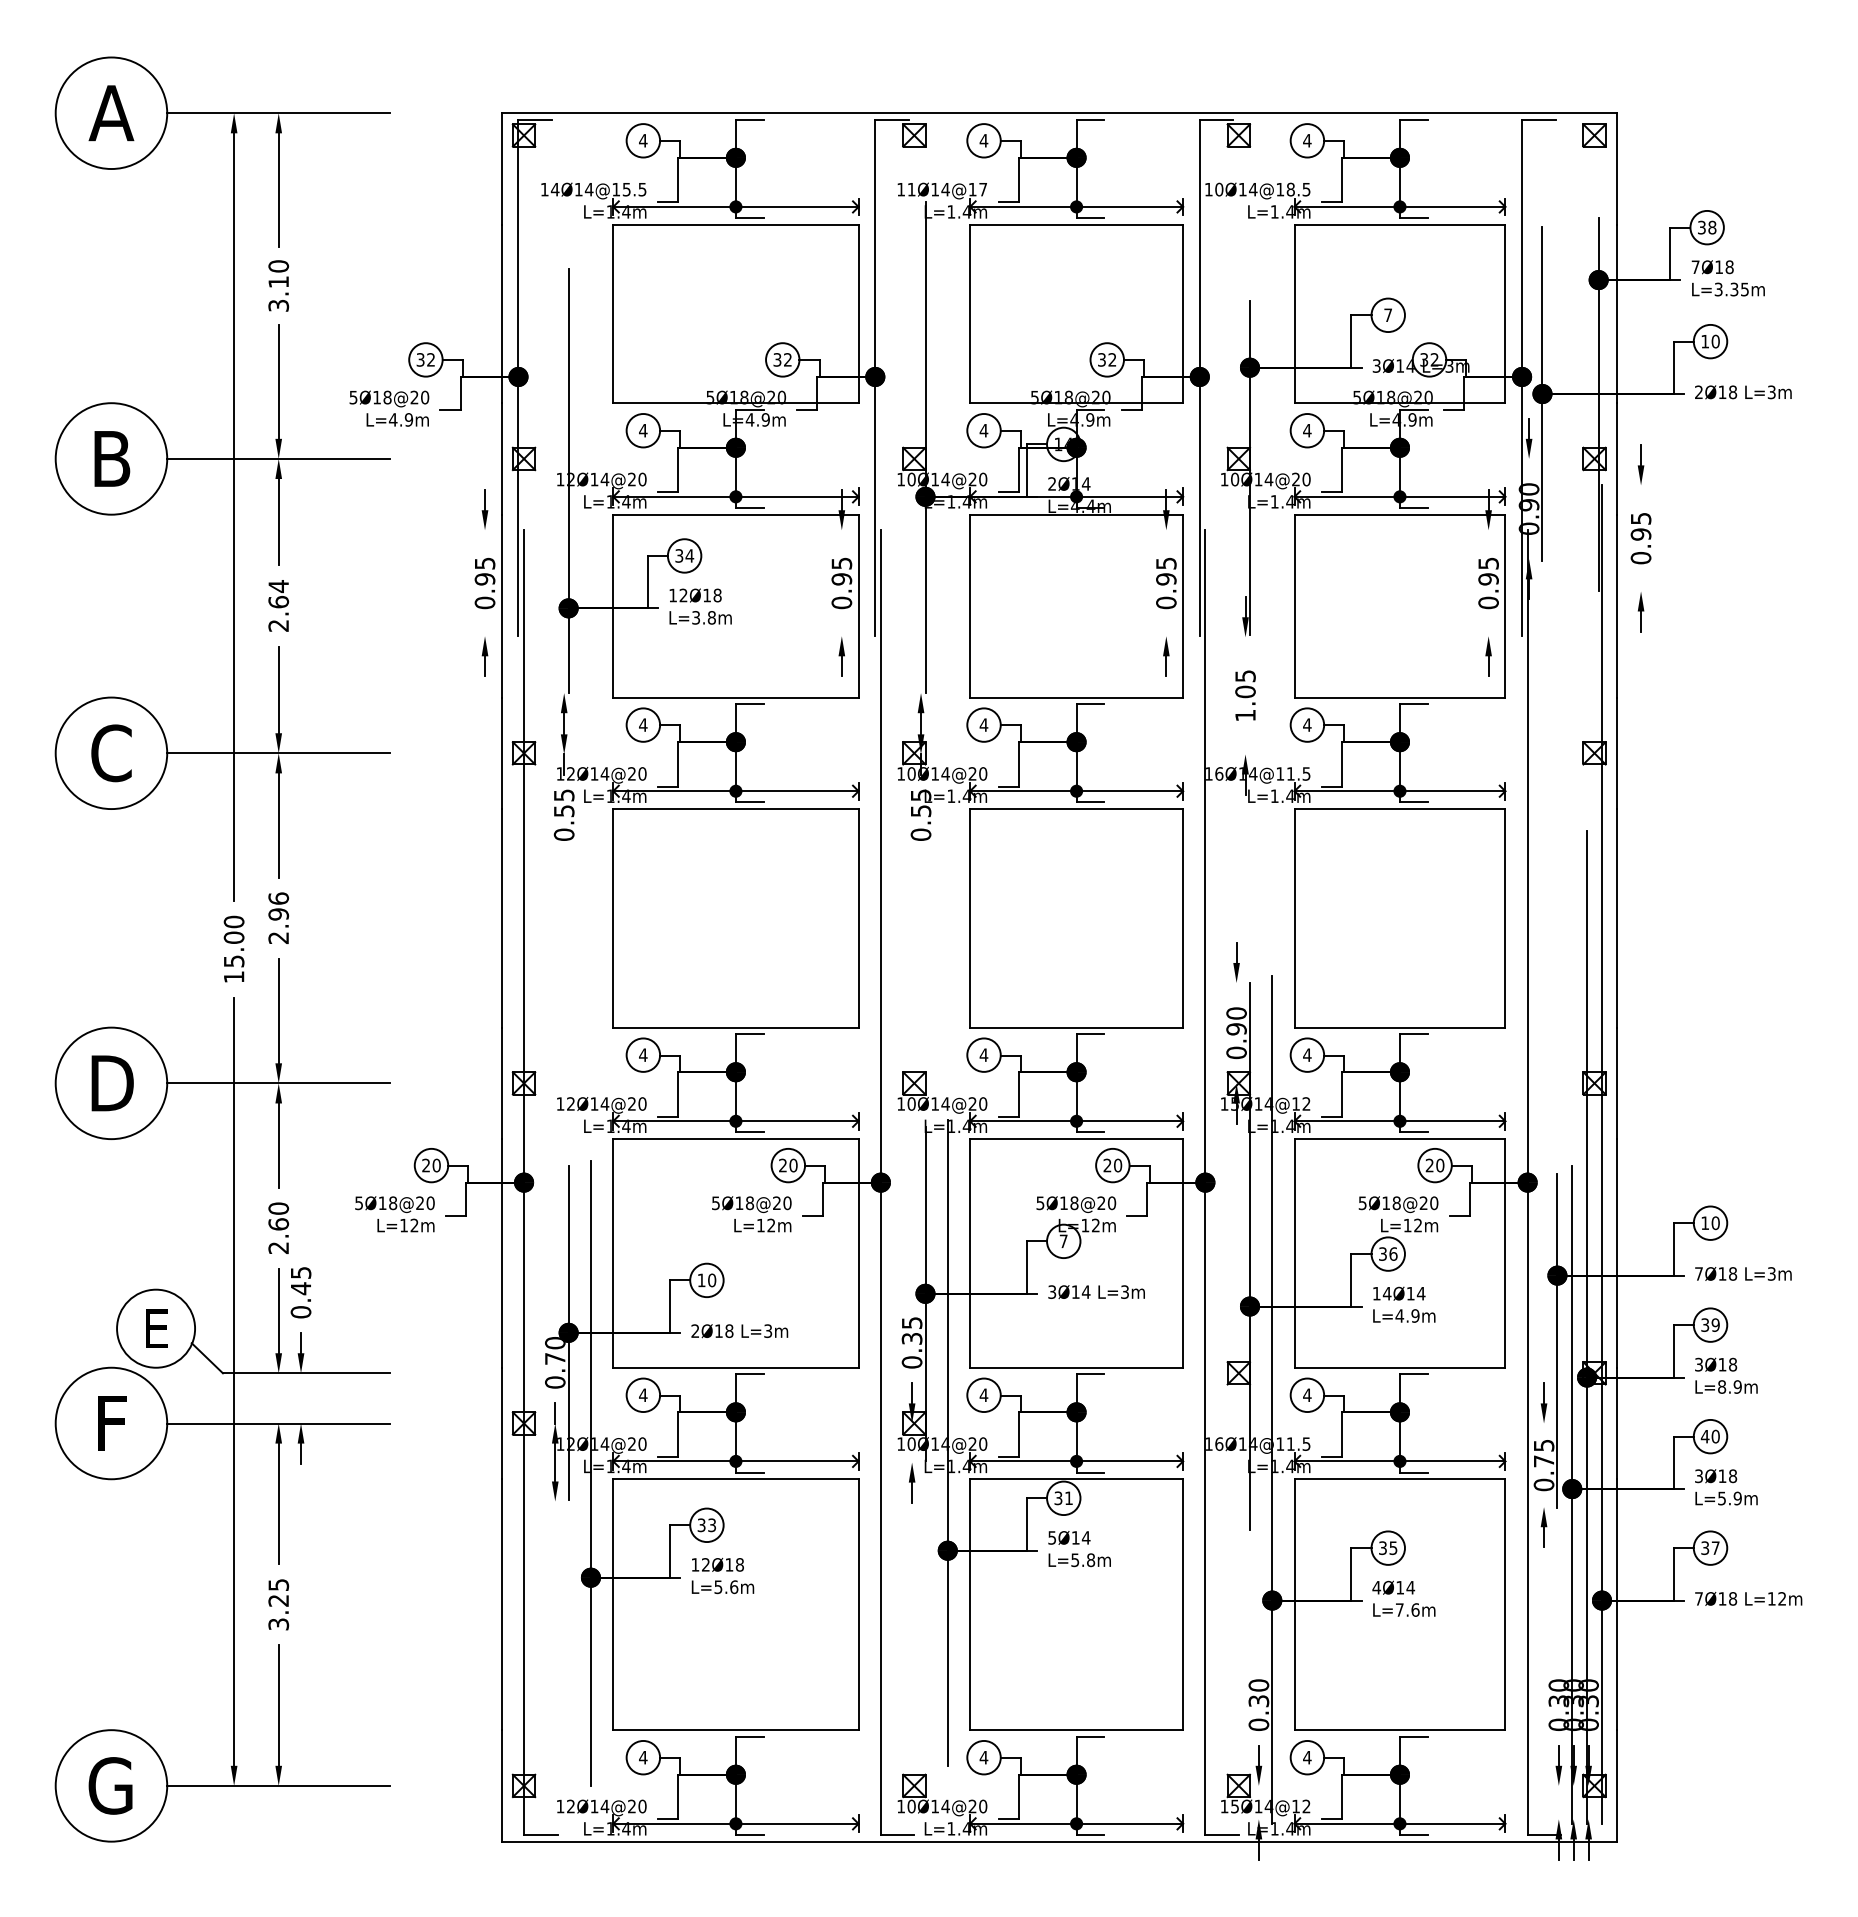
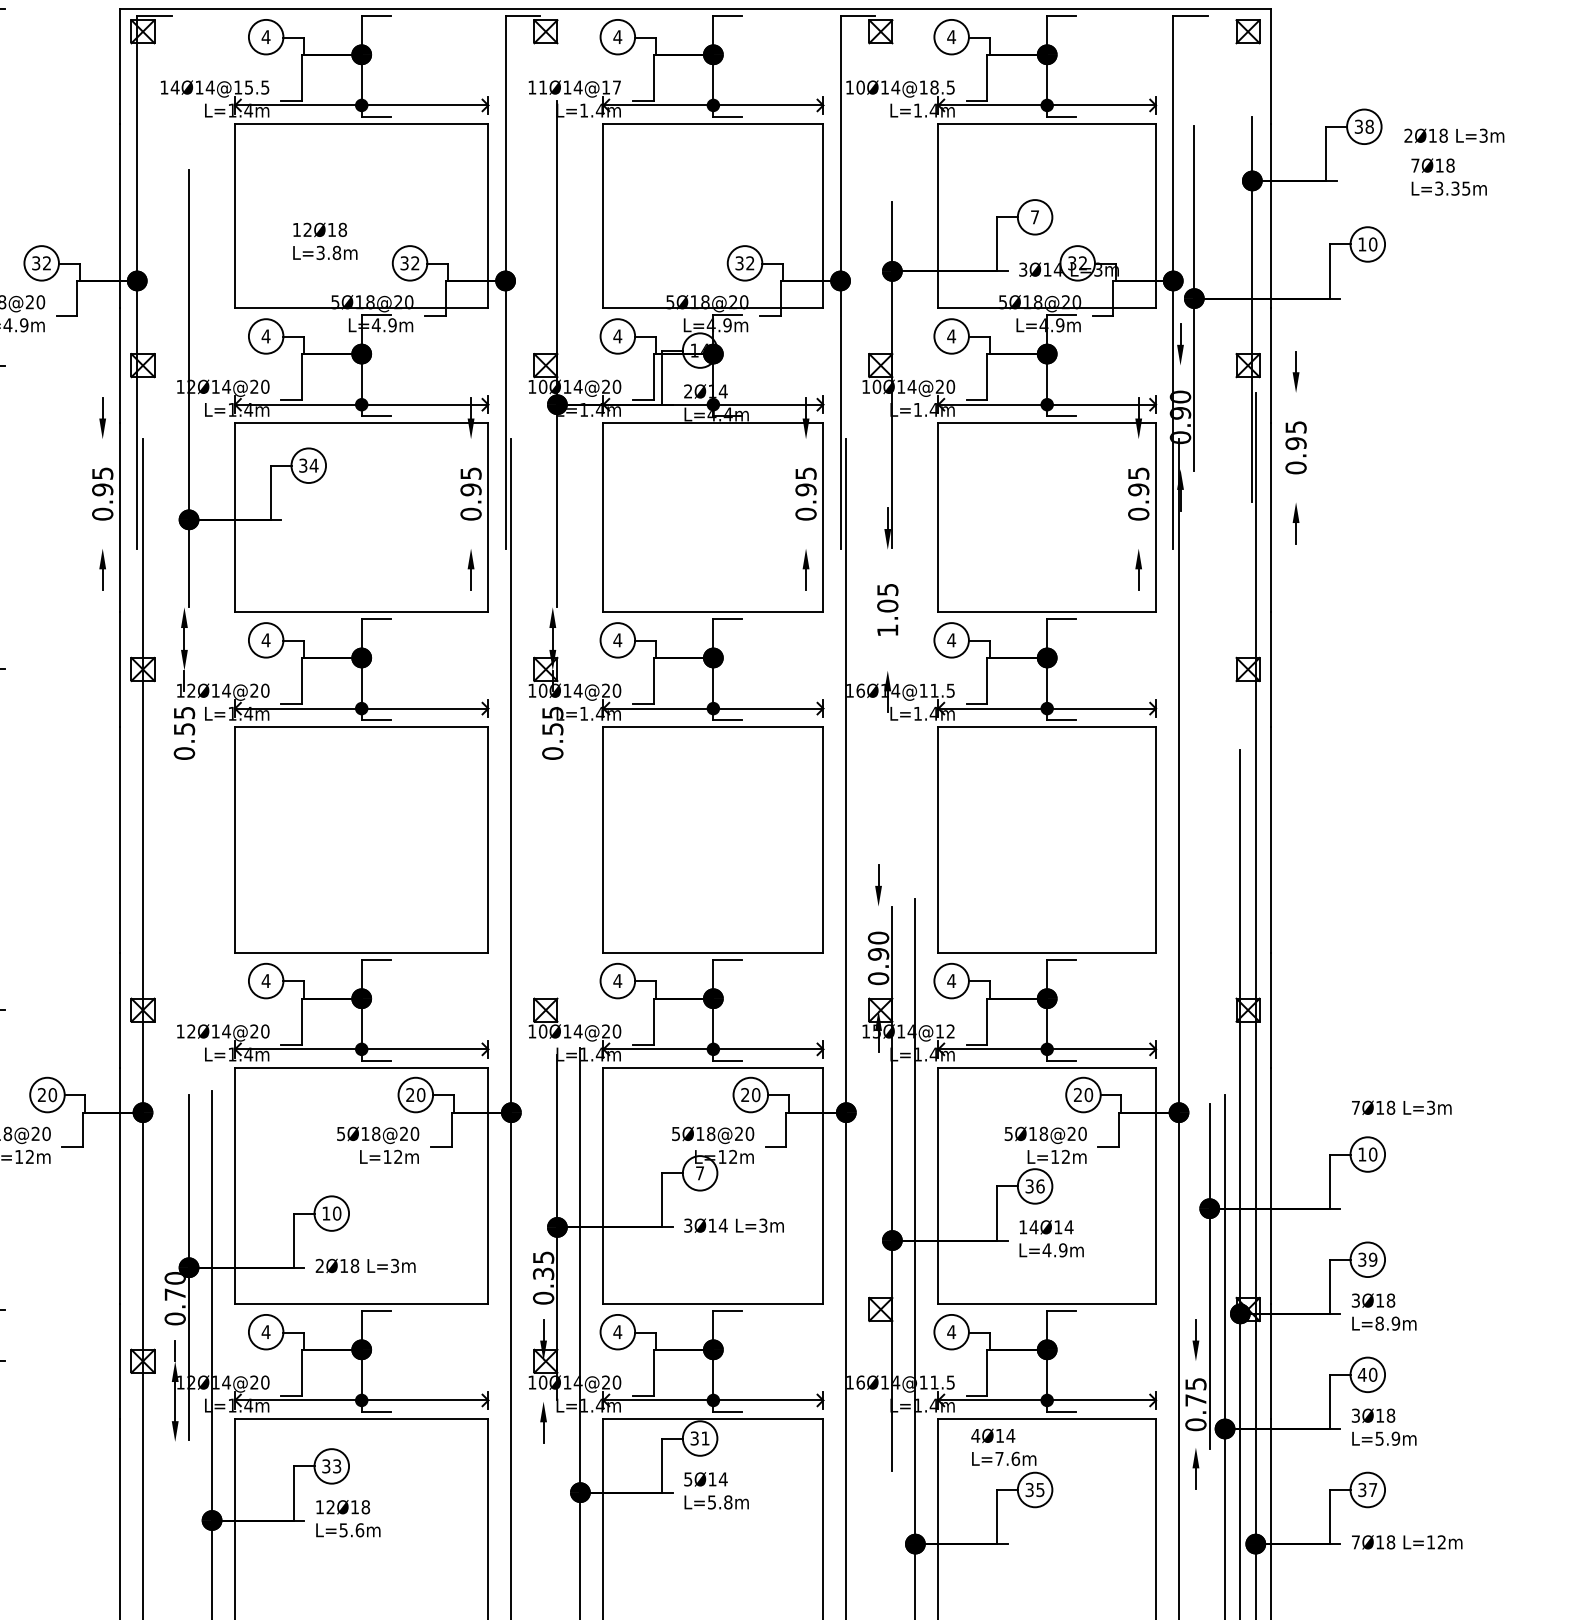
text: (1727, 278) -> (1448, 177), moved
text: (1743, 392) -> (1454, 135), moved
text: (700, 606) -> (325, 241), moved
text: (1743, 1273) -> (1401, 1107), moved
text: (1403, 1598) -> (1003, 1446), moved

